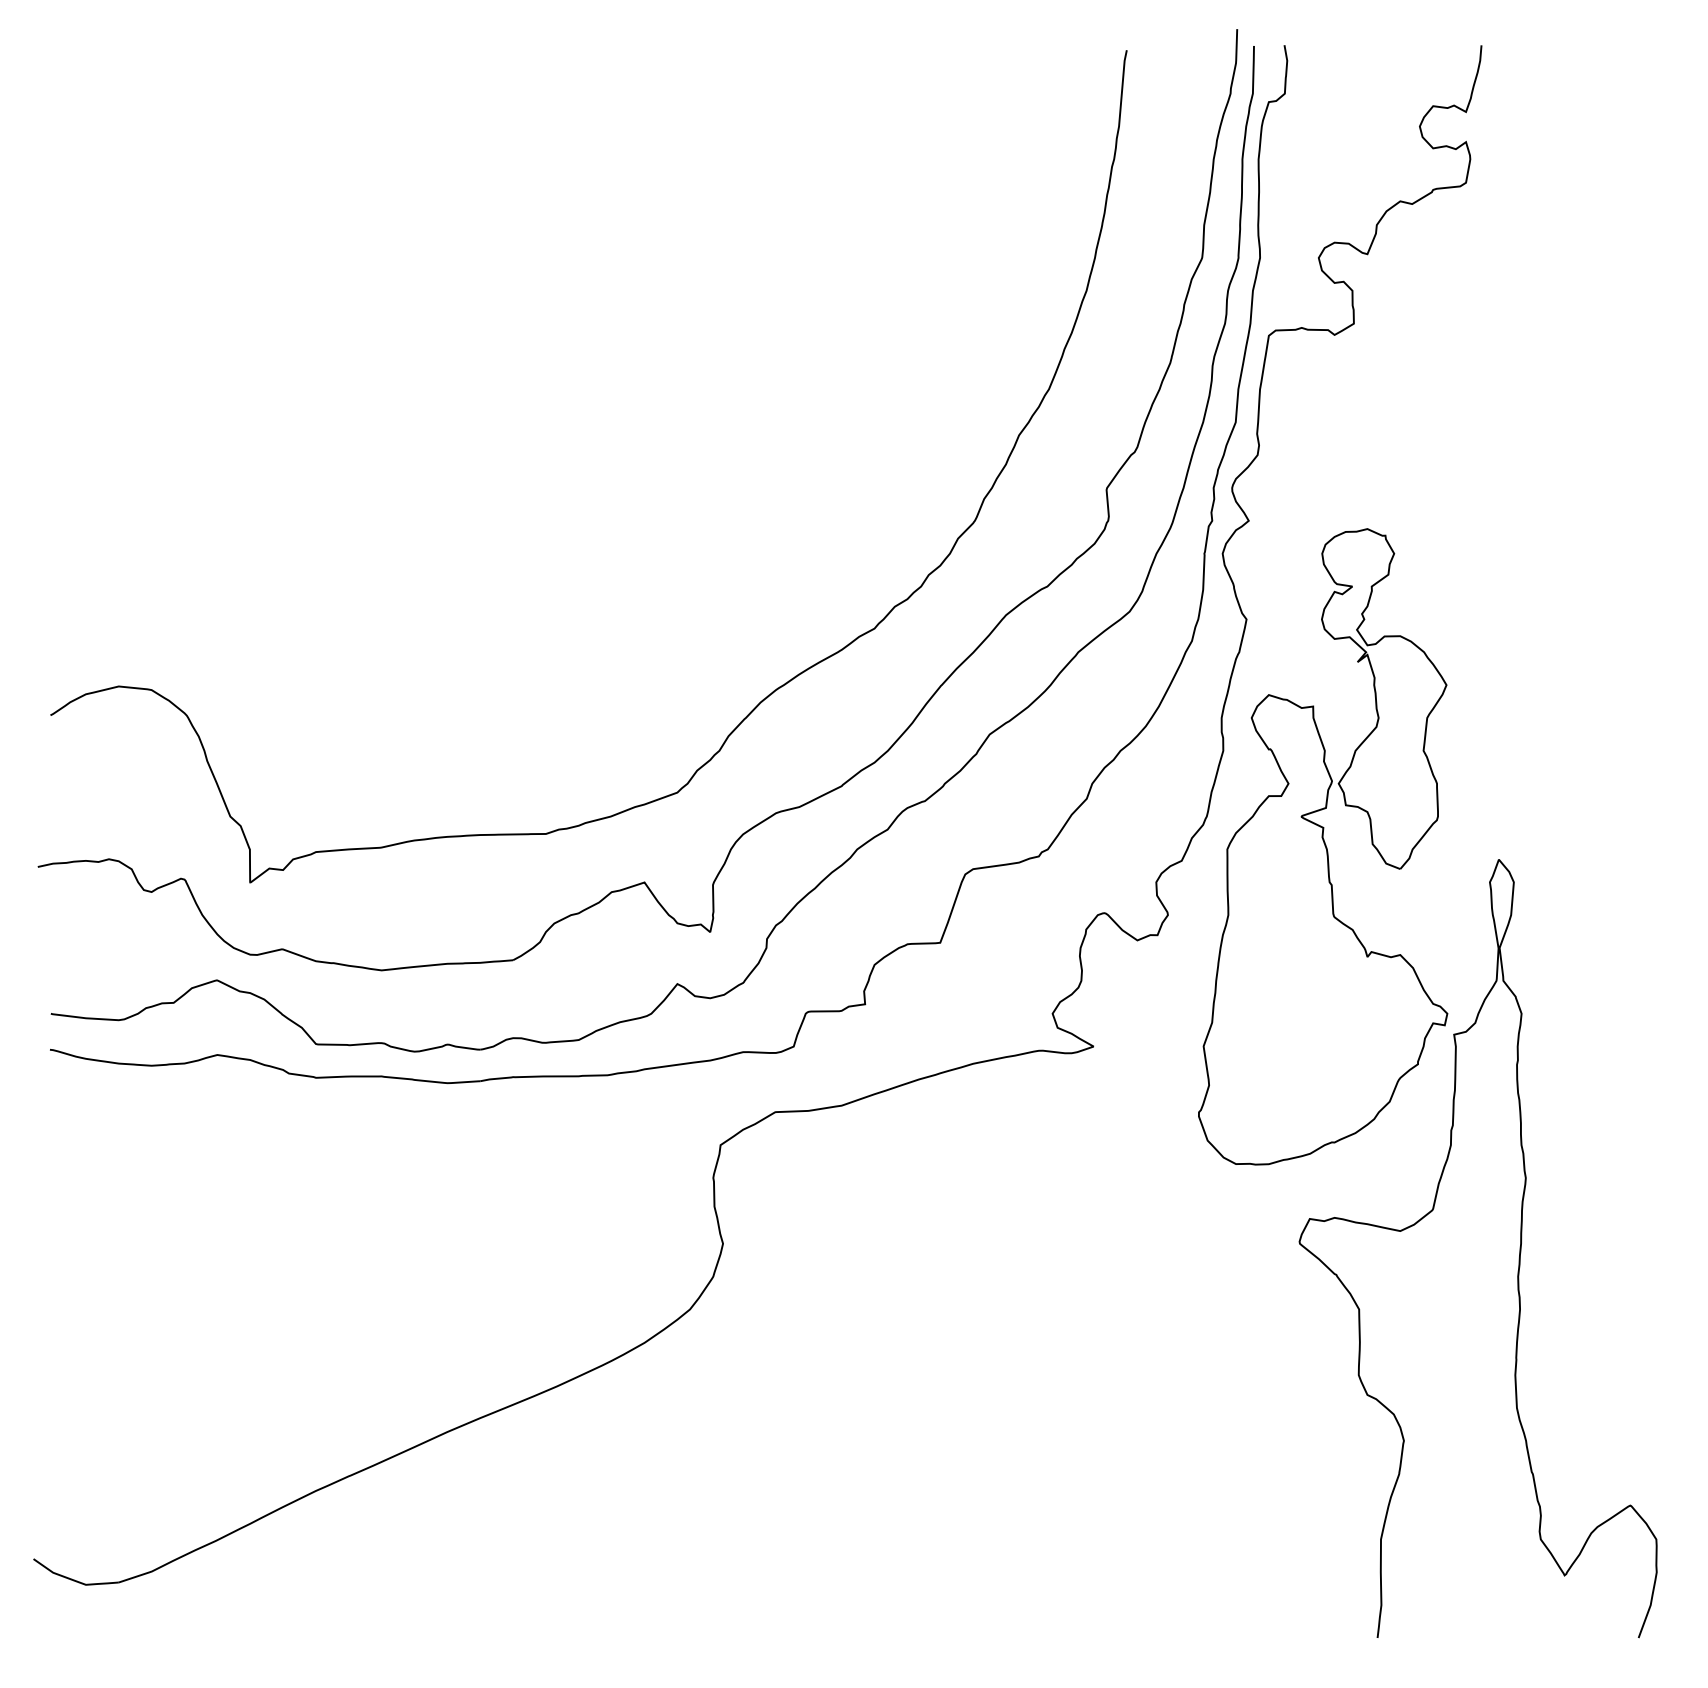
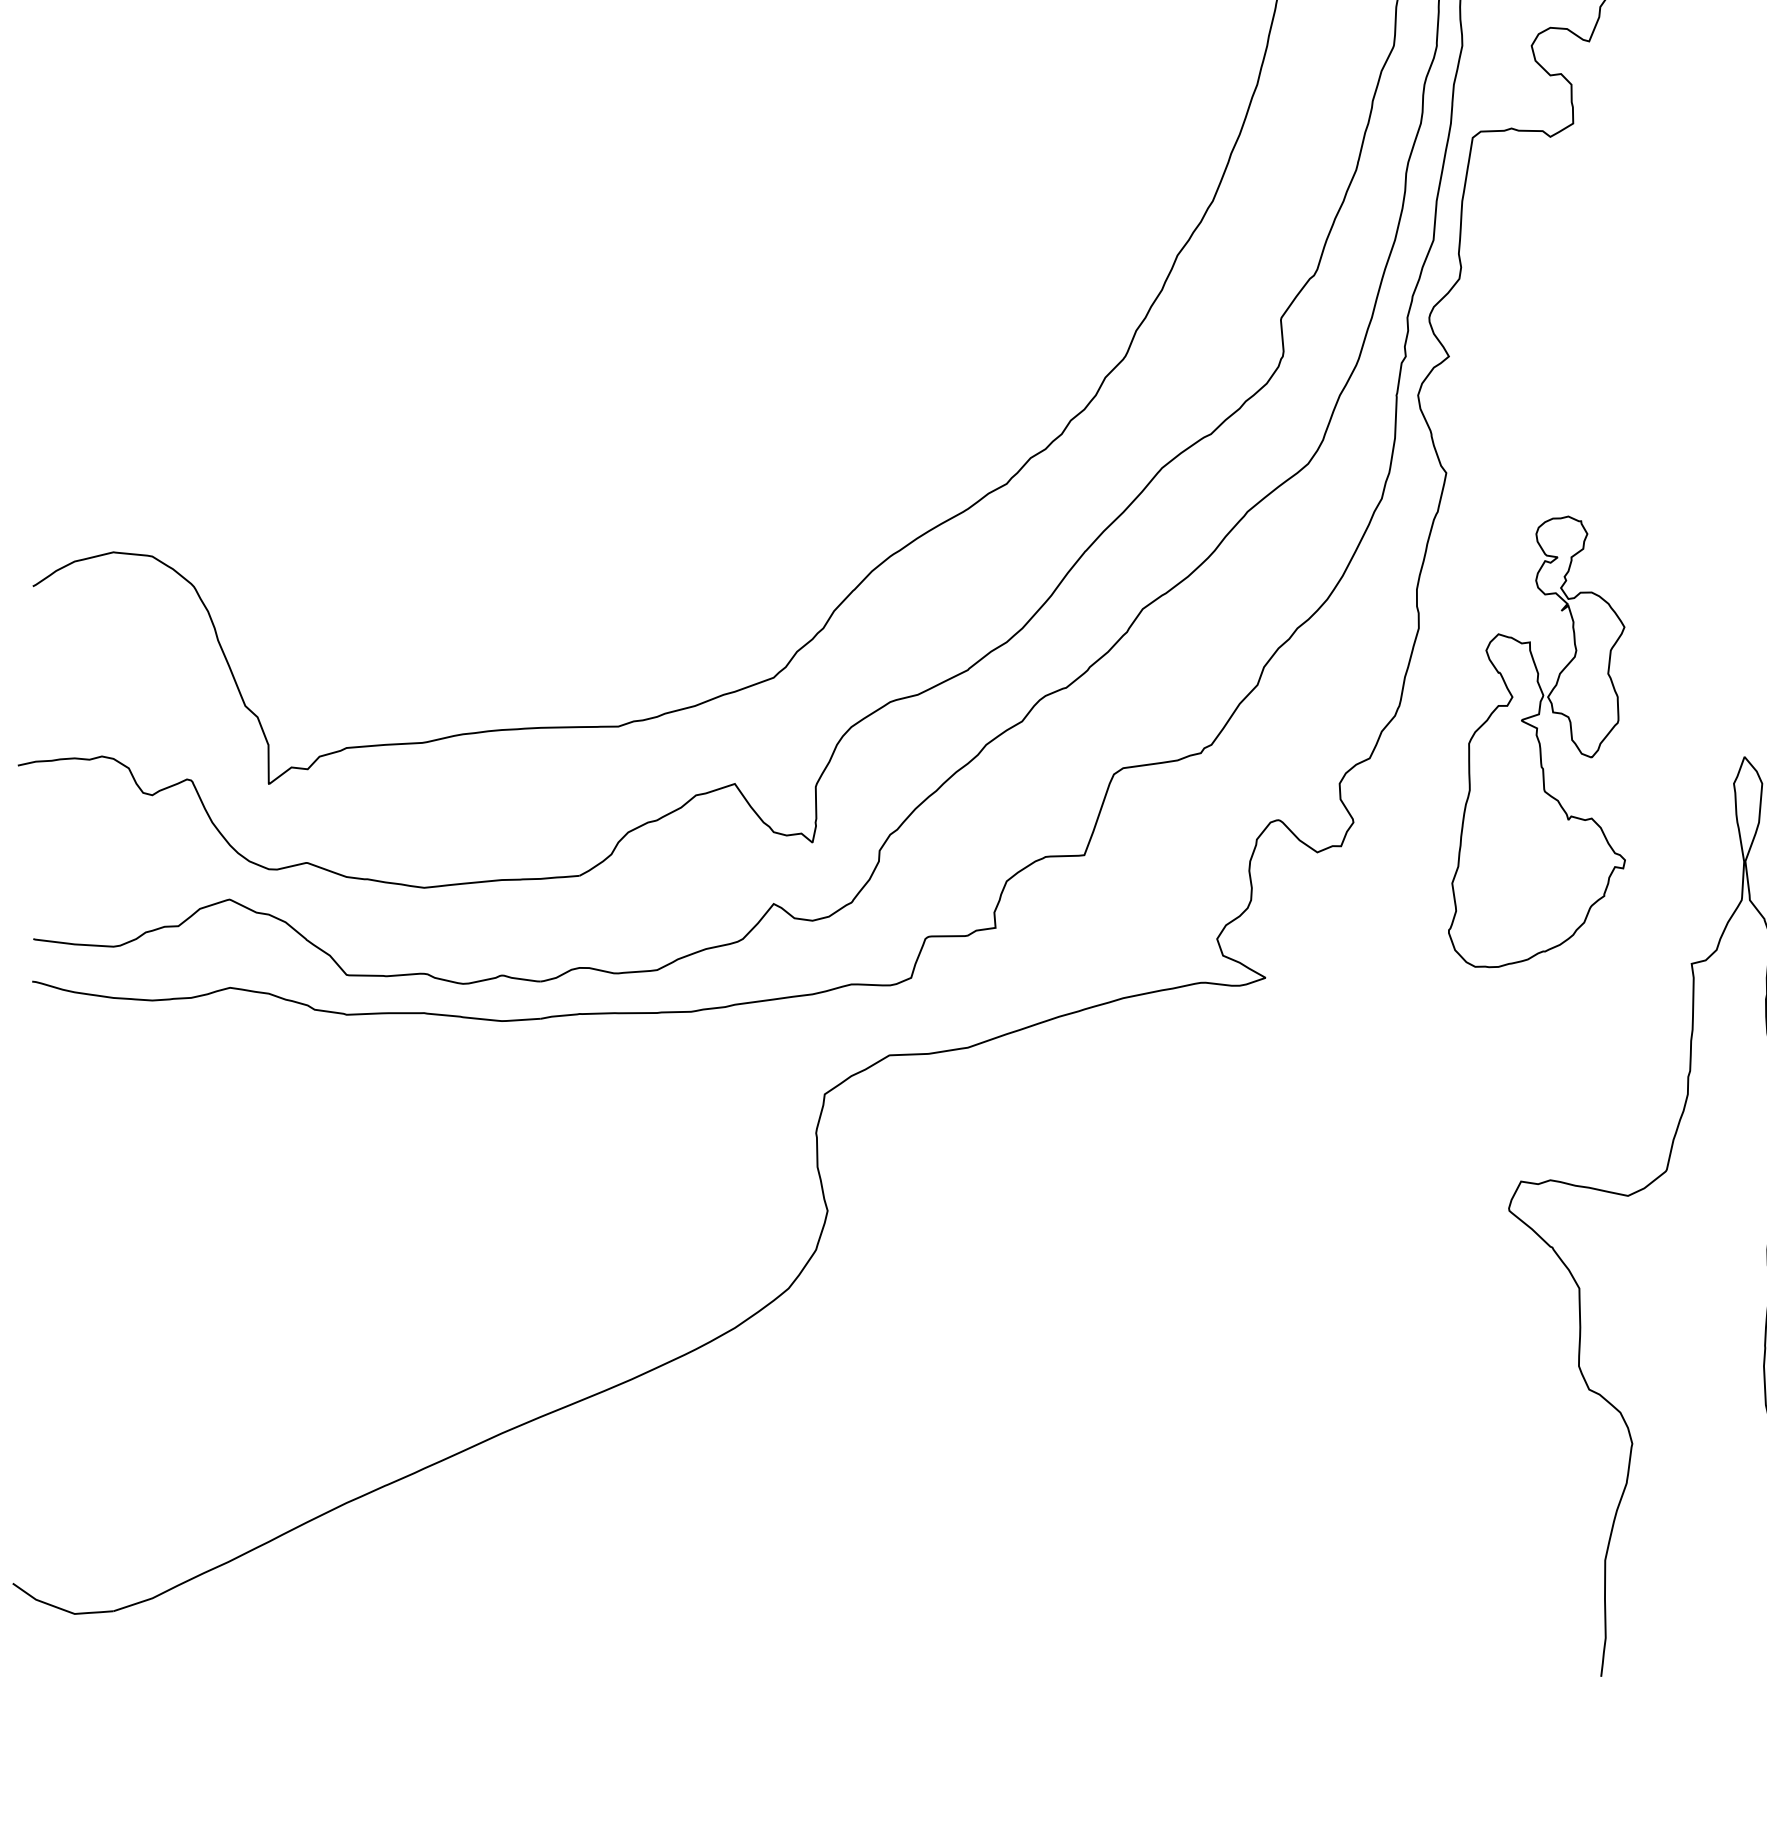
part: (1323, 846) -> (1537, 741), size x0.6

